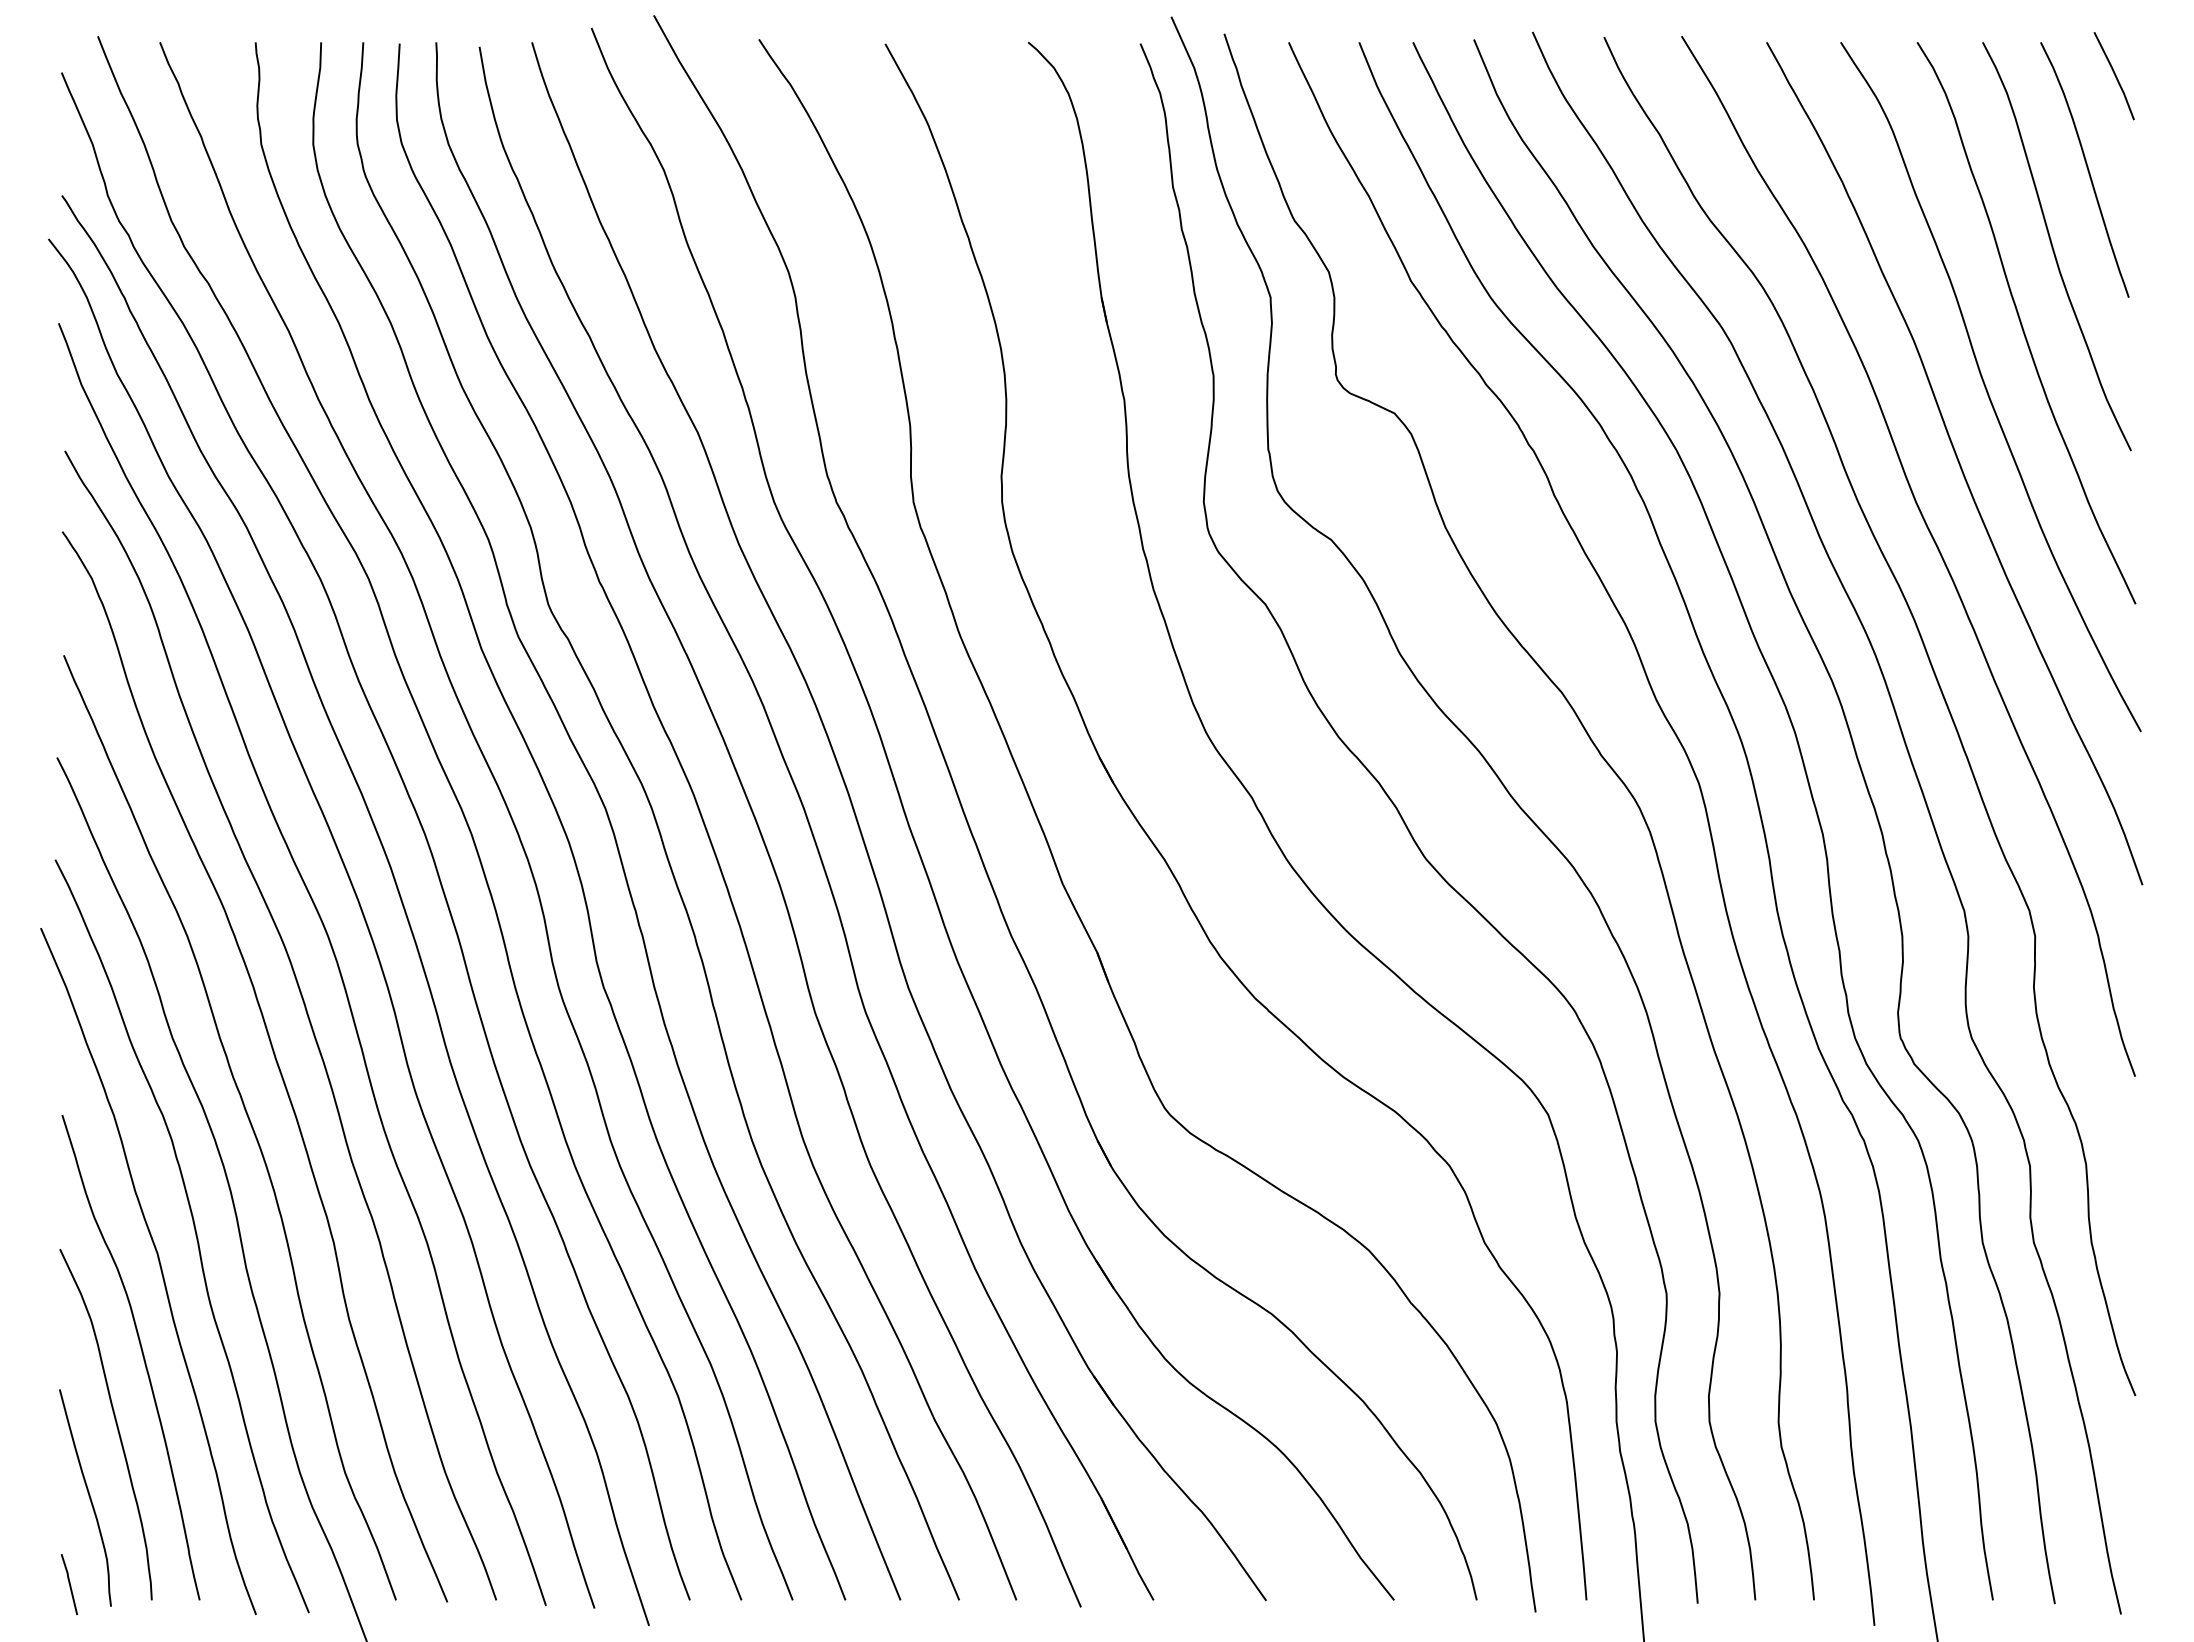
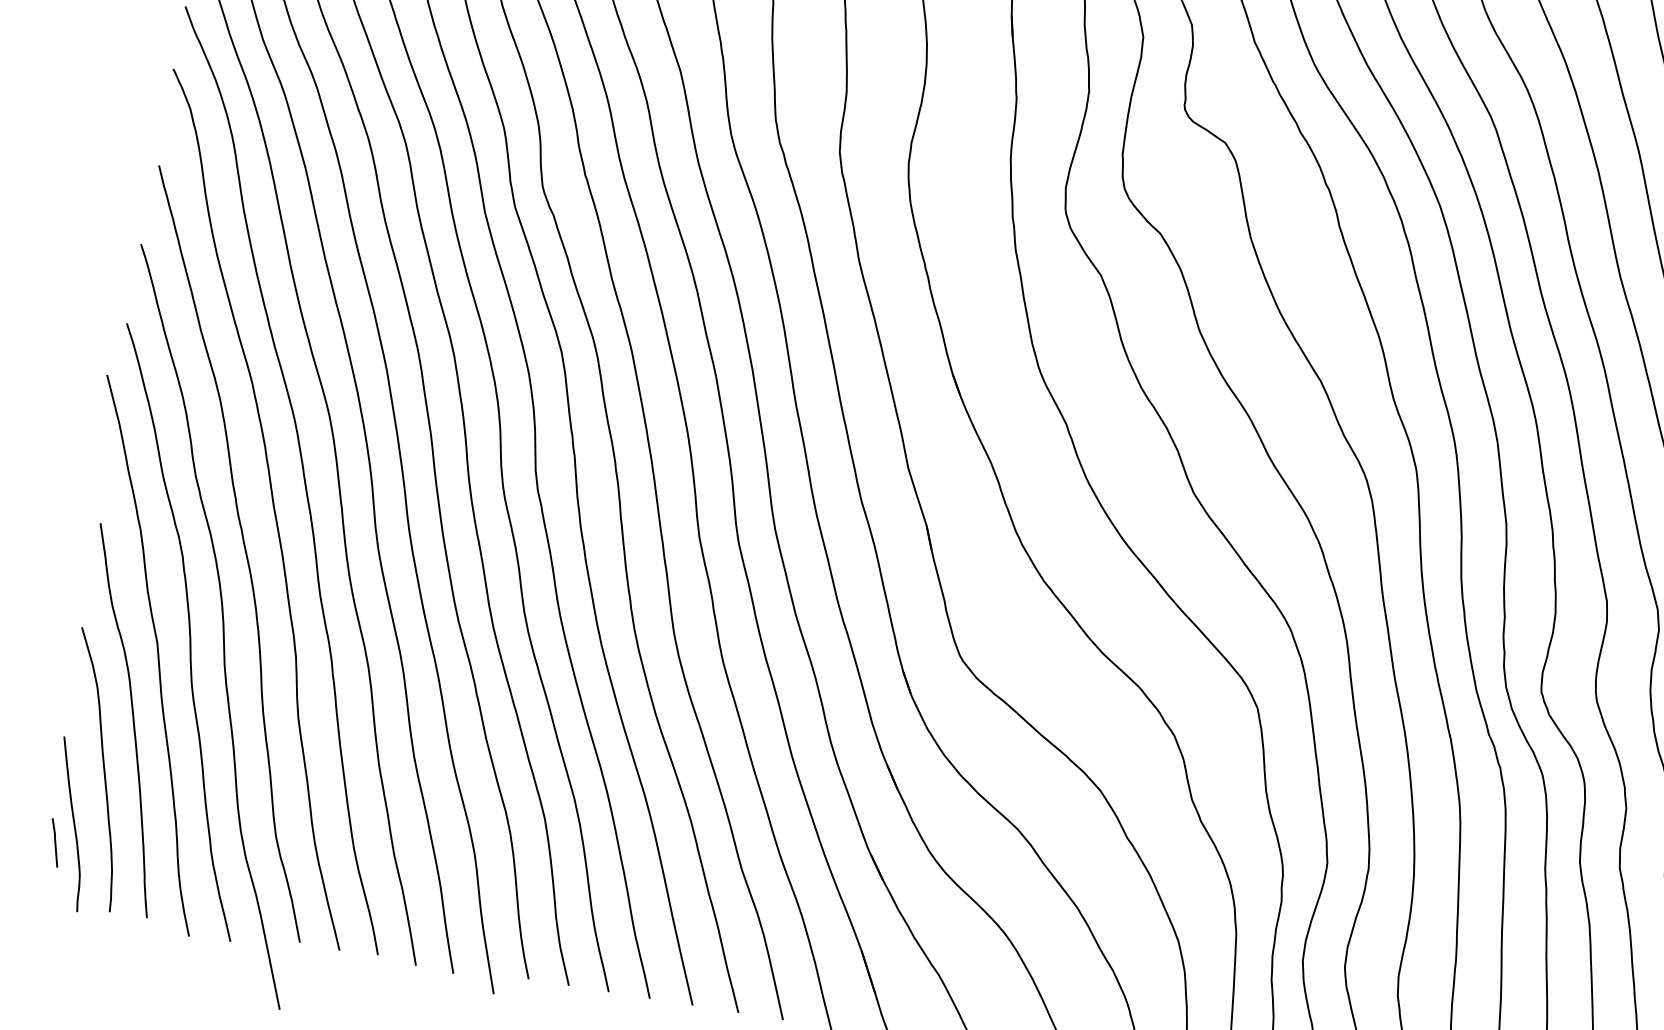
line: (68, 1583) -> (54, 841), moved

